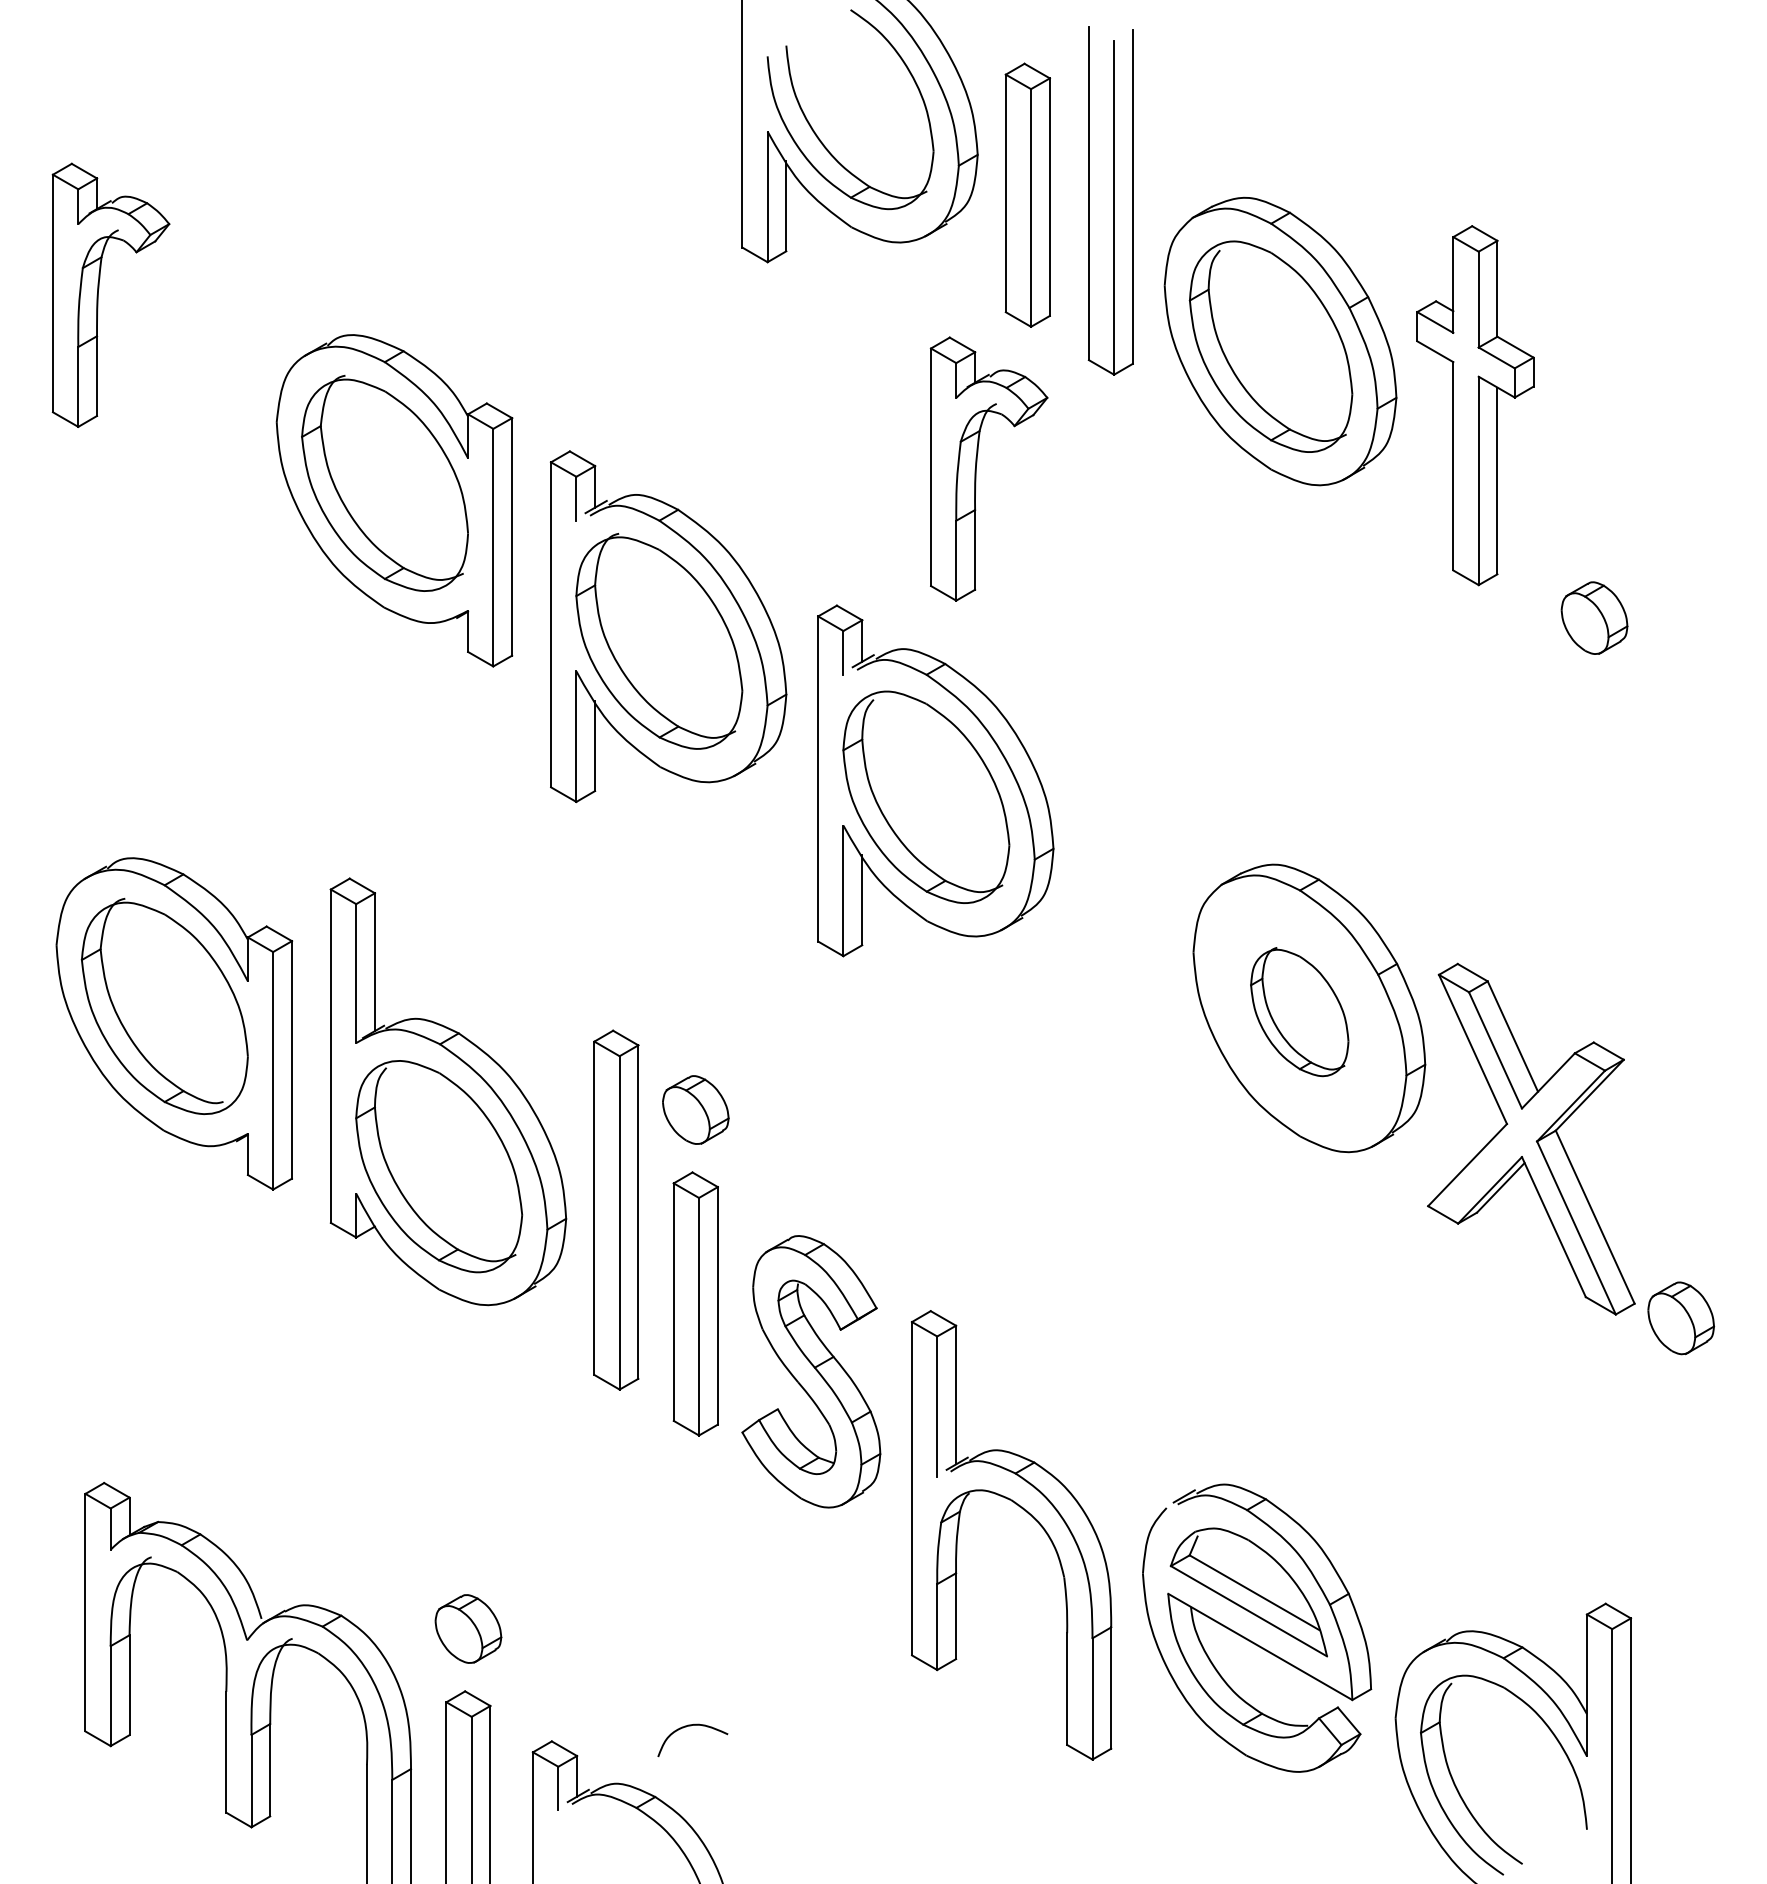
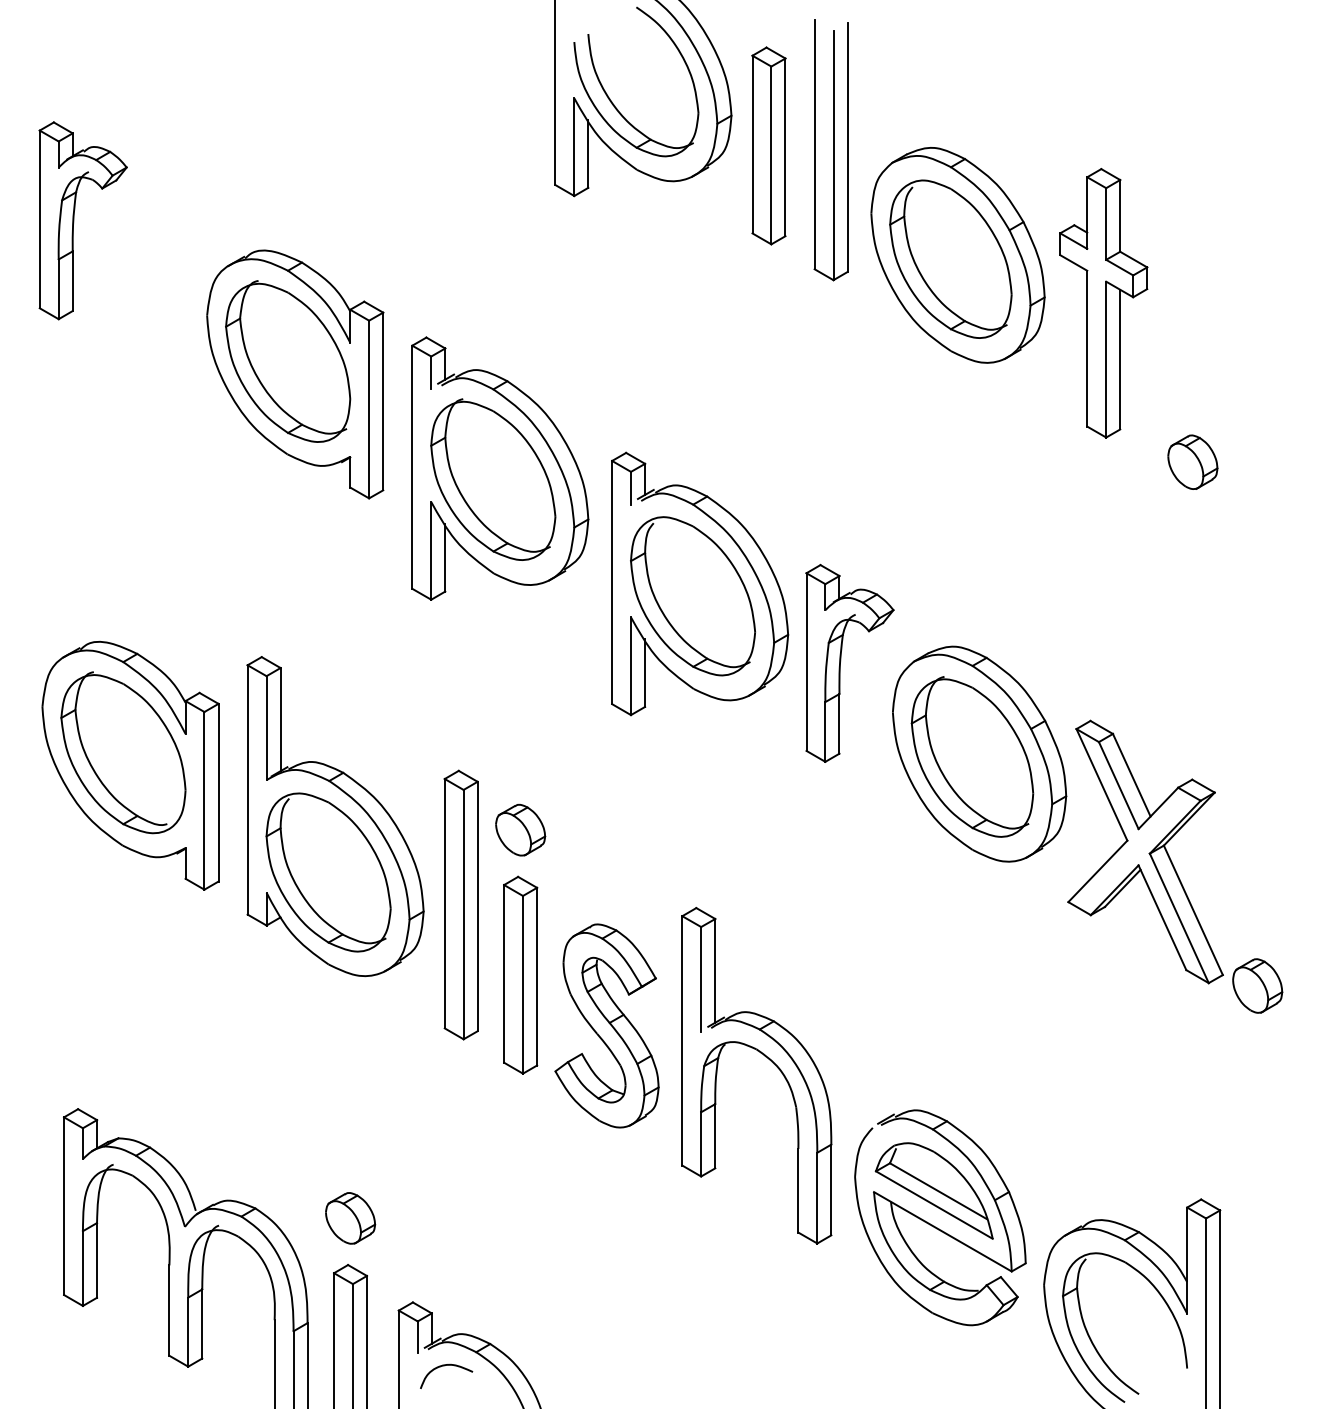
part: (976, 468) -> (840, 662), moved
part: (1299, 1011) -> (972, 756), size x1.67
part: (1028, 1514) -> (769, 1060), moved
curve: (691, 1726) -> (445, 1366), moved

